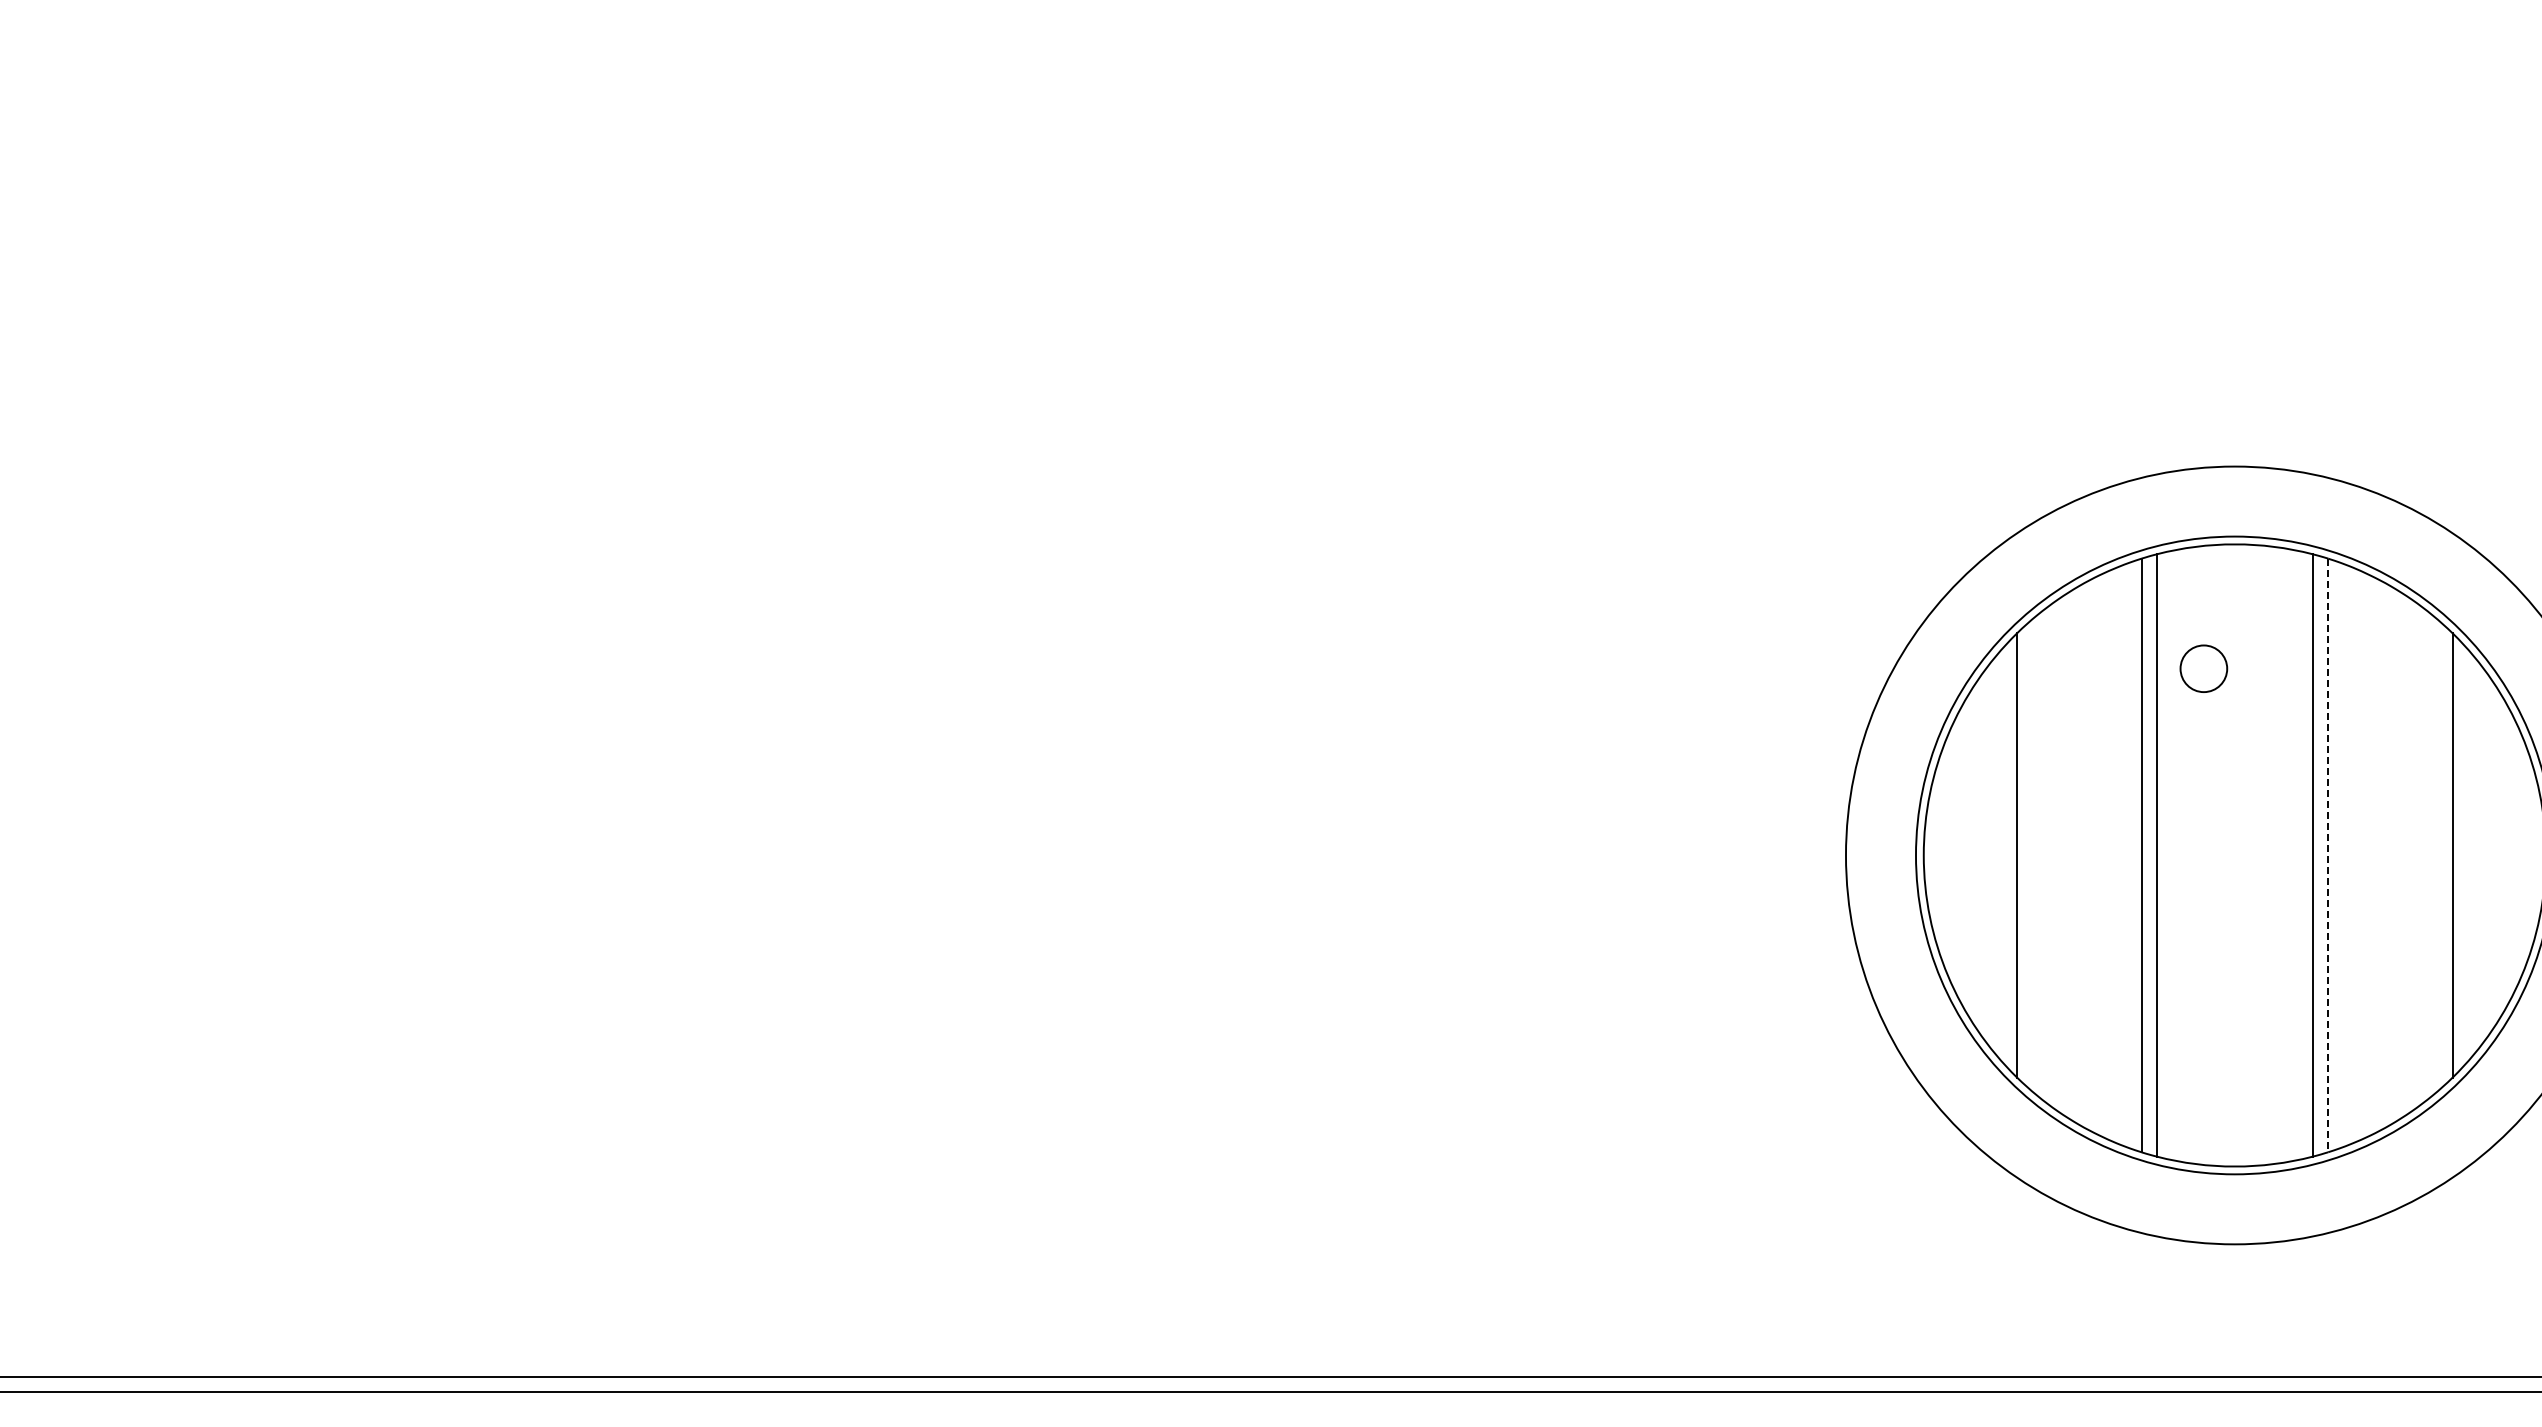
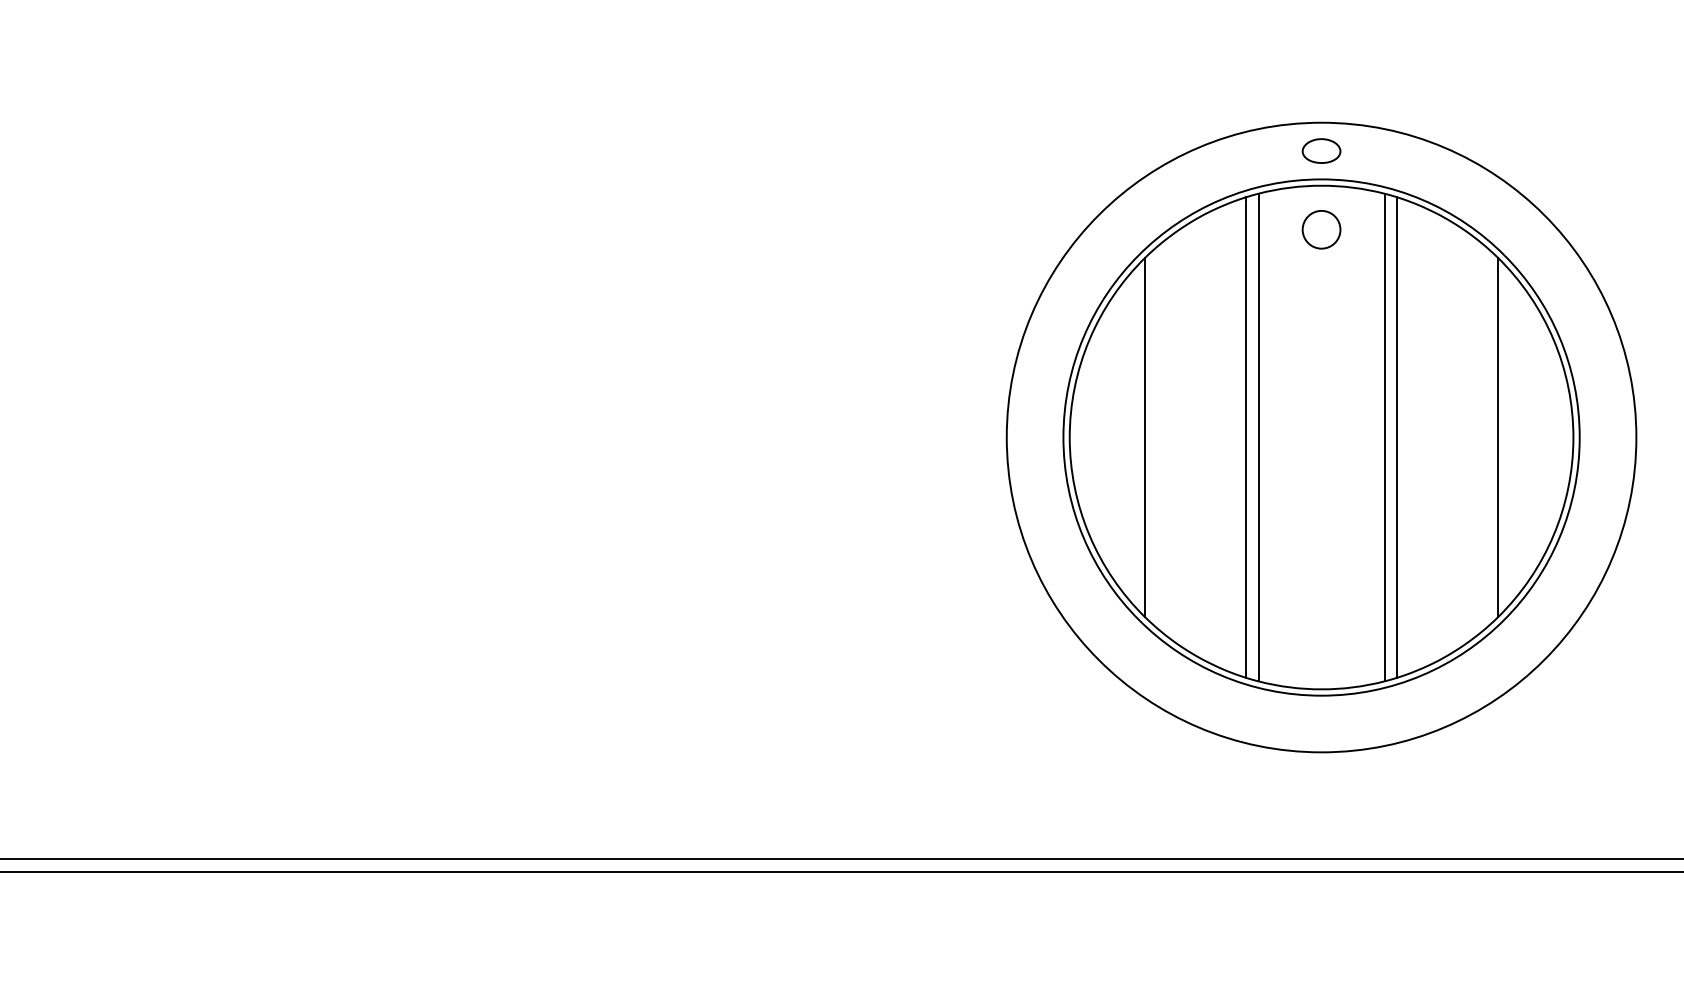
part: (2234, 501) -> (1321, 151), added
circle: (2203, 668) -> (1321, 229), moved
line: (2328, 855) -> (1397, 437), dashed -> solid

